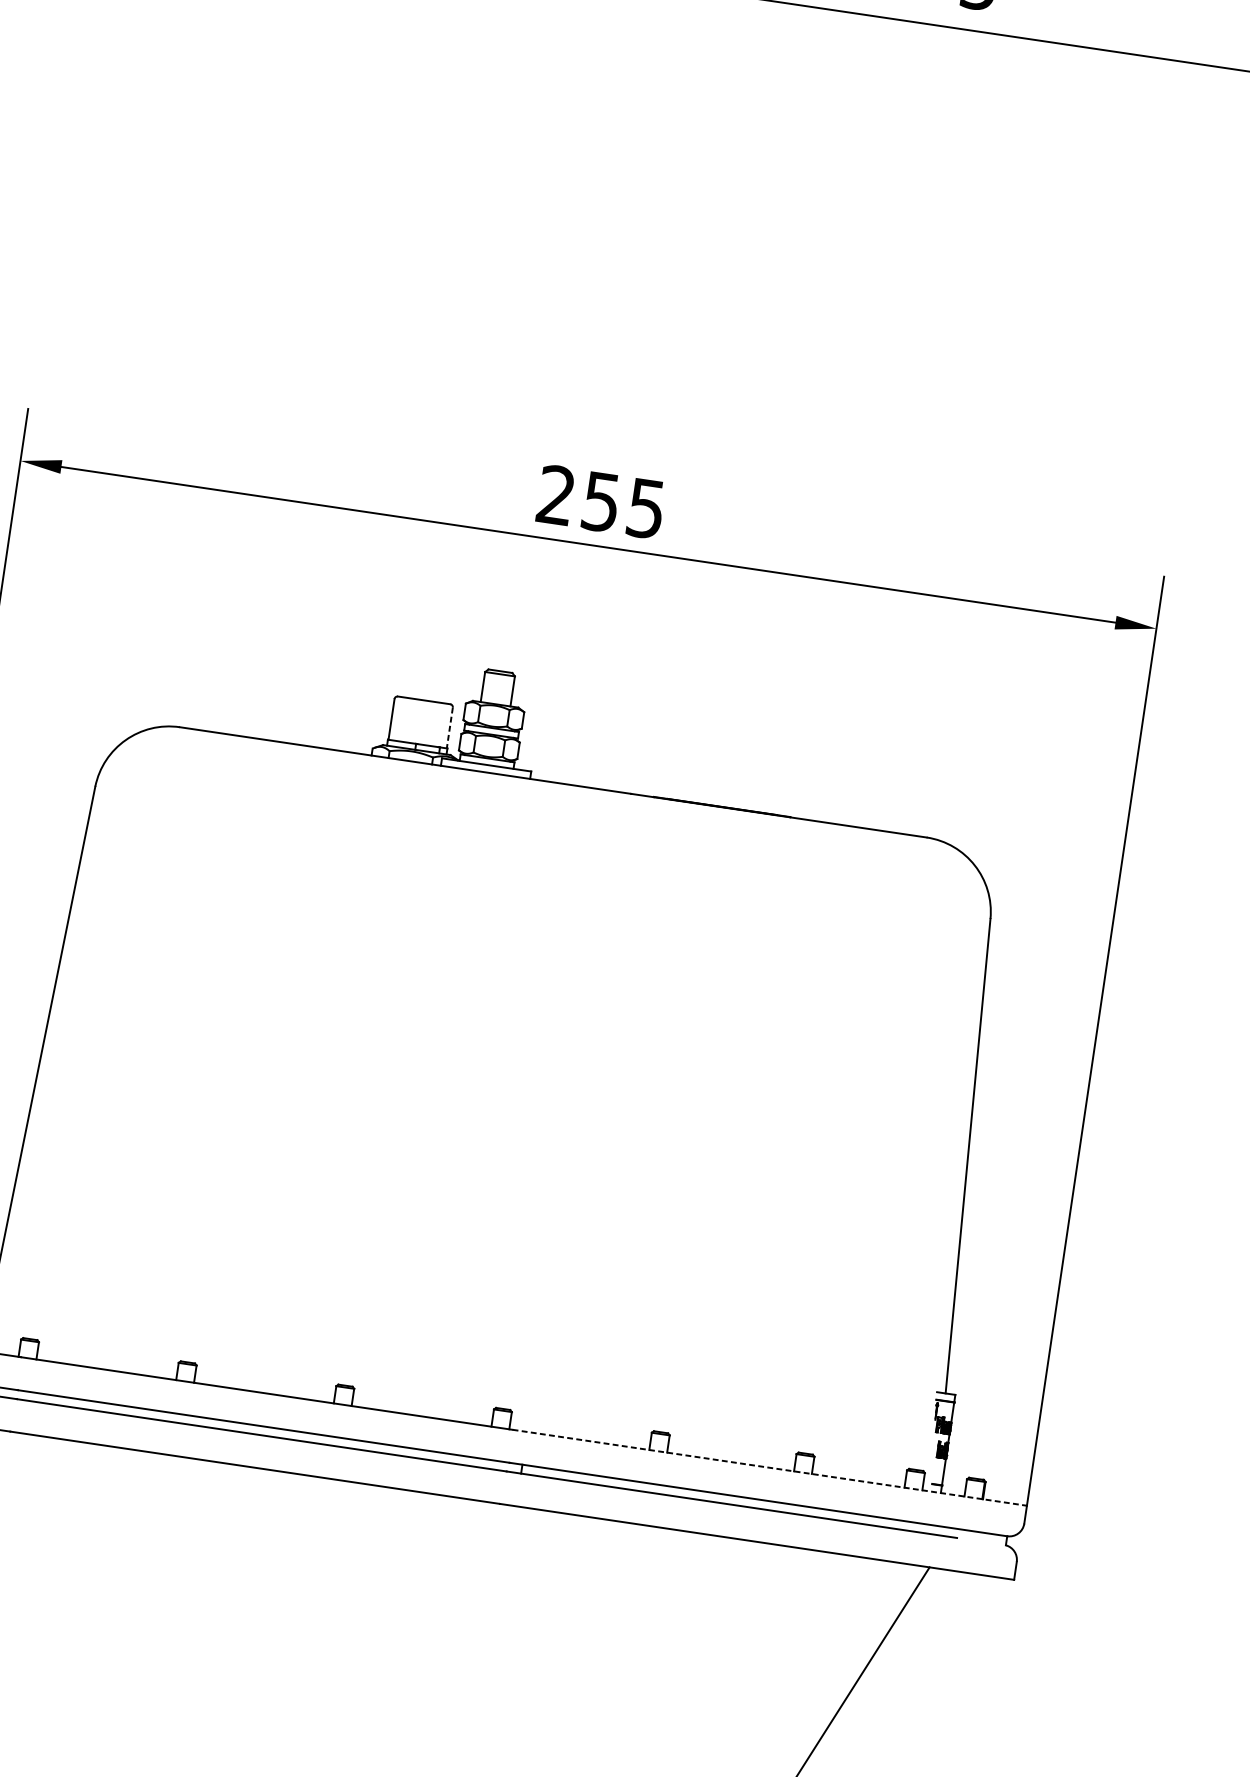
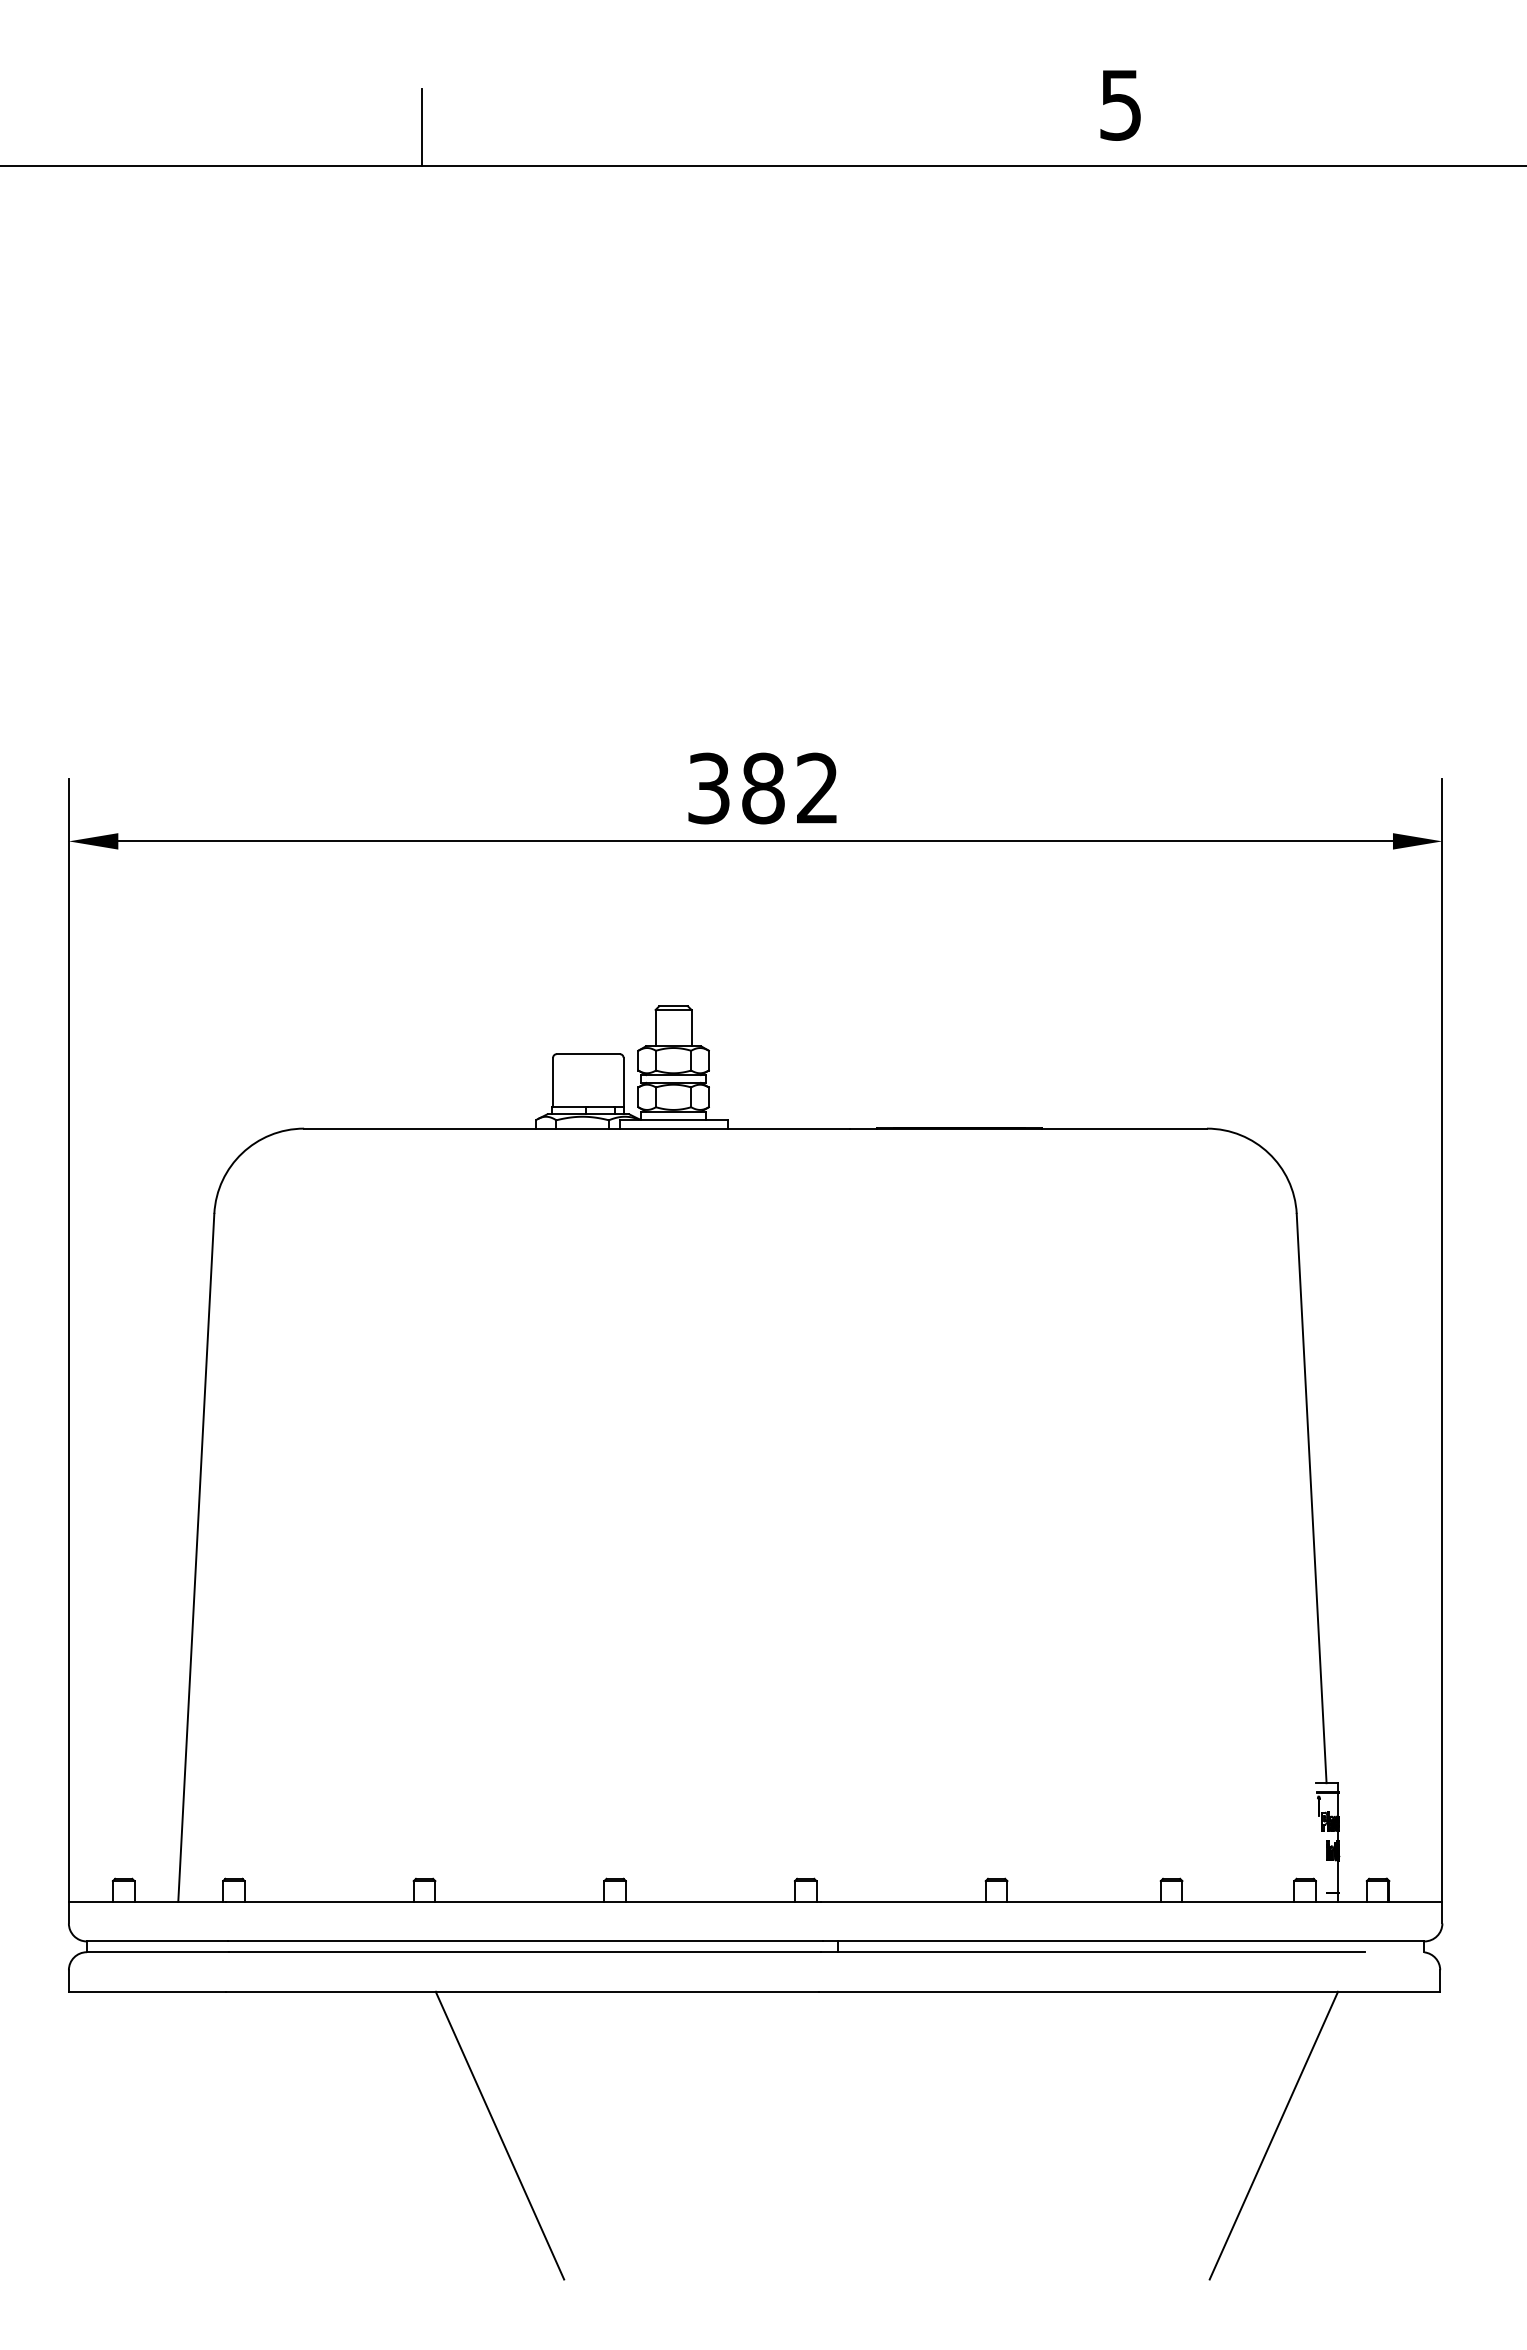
text: (600, 501) -> (762, 788), 255 -> 382
line: (449, 728) -> (623, 1082), dashed -> solid
line: (769, 1467) -> (1131, 1901), dashed -> solid
line: (218, 1583) -> (499, 2135), added

